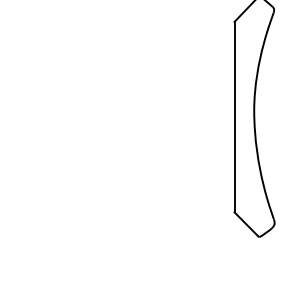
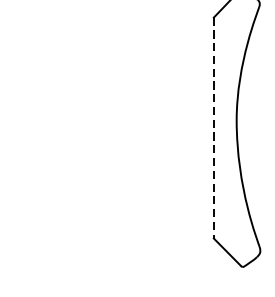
line: (234, 117) -> (213, 128), solid -> dashed

